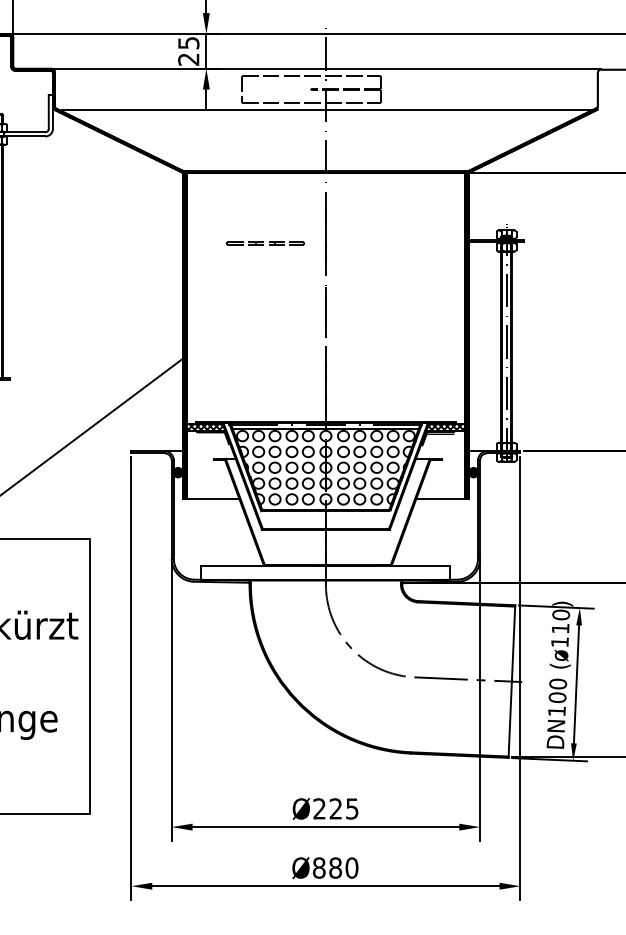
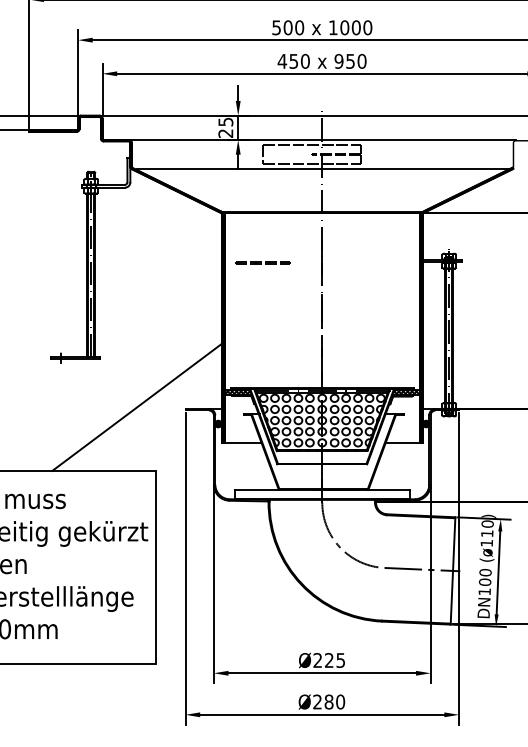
line: (263, 242) -> (261, 262), moved
text: (319, 867) -> (317, 701), Ø880 -> Ø280

